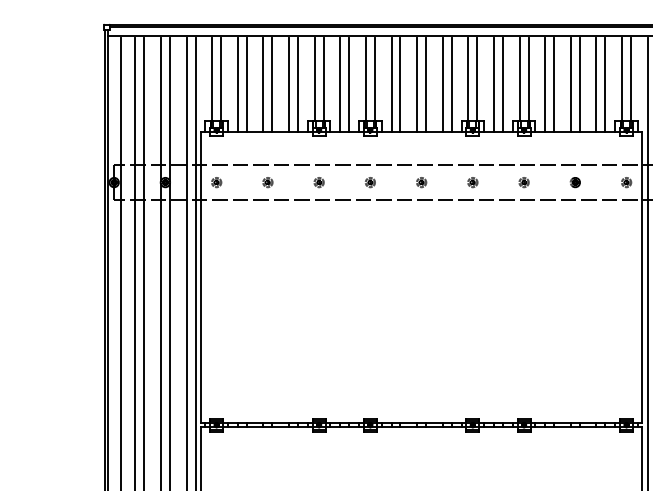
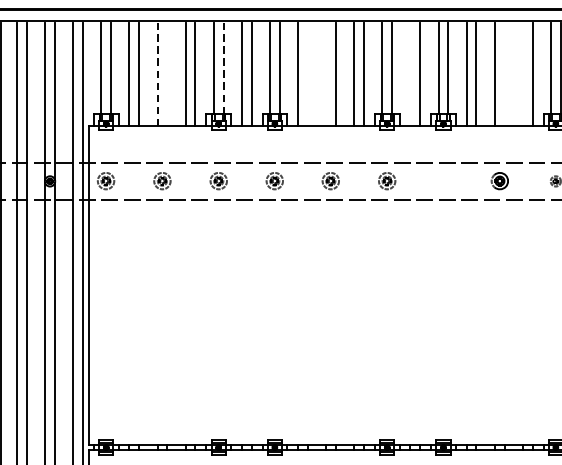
line: (323, 79) -> (223, 68), solid -> dashed
line: (263, 84) -> (157, 73), solid -> dashed
line: (272, 85) -> (167, 74), removed
line: (400, 85) -> (307, 74), removed
line: (417, 85) -> (326, 74), removed
line: (494, 85) -> (411, 74), removed
line: (579, 85) -> (504, 74), removed
line: (596, 85) -> (522, 74), removed
part: (216, 182) -> (106, 181), size x1.6
part: (267, 182) -> (162, 181), size x1.6
part: (318, 182) -> (217, 181), size x1.6
part: (370, 182) -> (275, 181), size x1.6
part: (421, 182) -> (330, 181), size x1.6
part: (472, 182) -> (386, 181), size x1.6
part: (523, 182) -> (442, 181), removed
part: (574, 182) -> (498, 181), size x1.6

